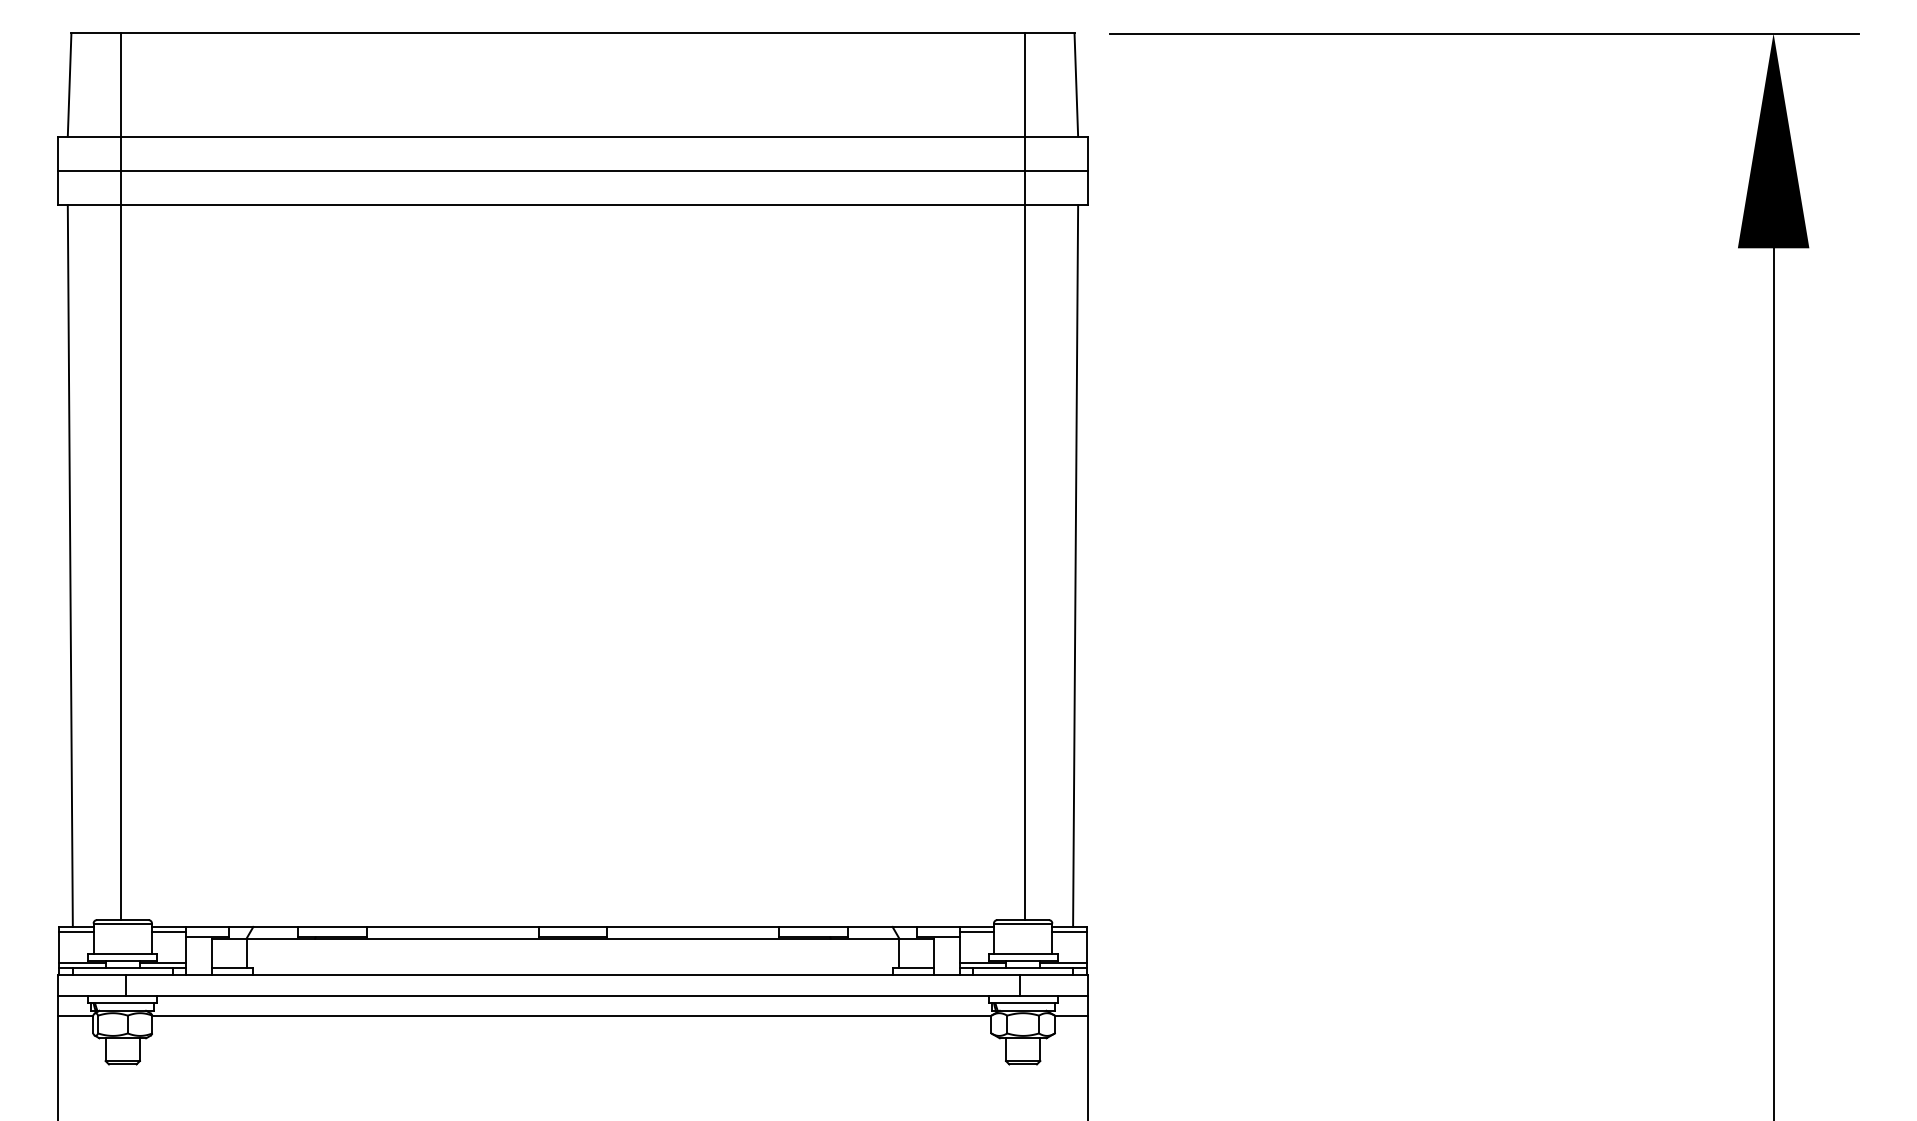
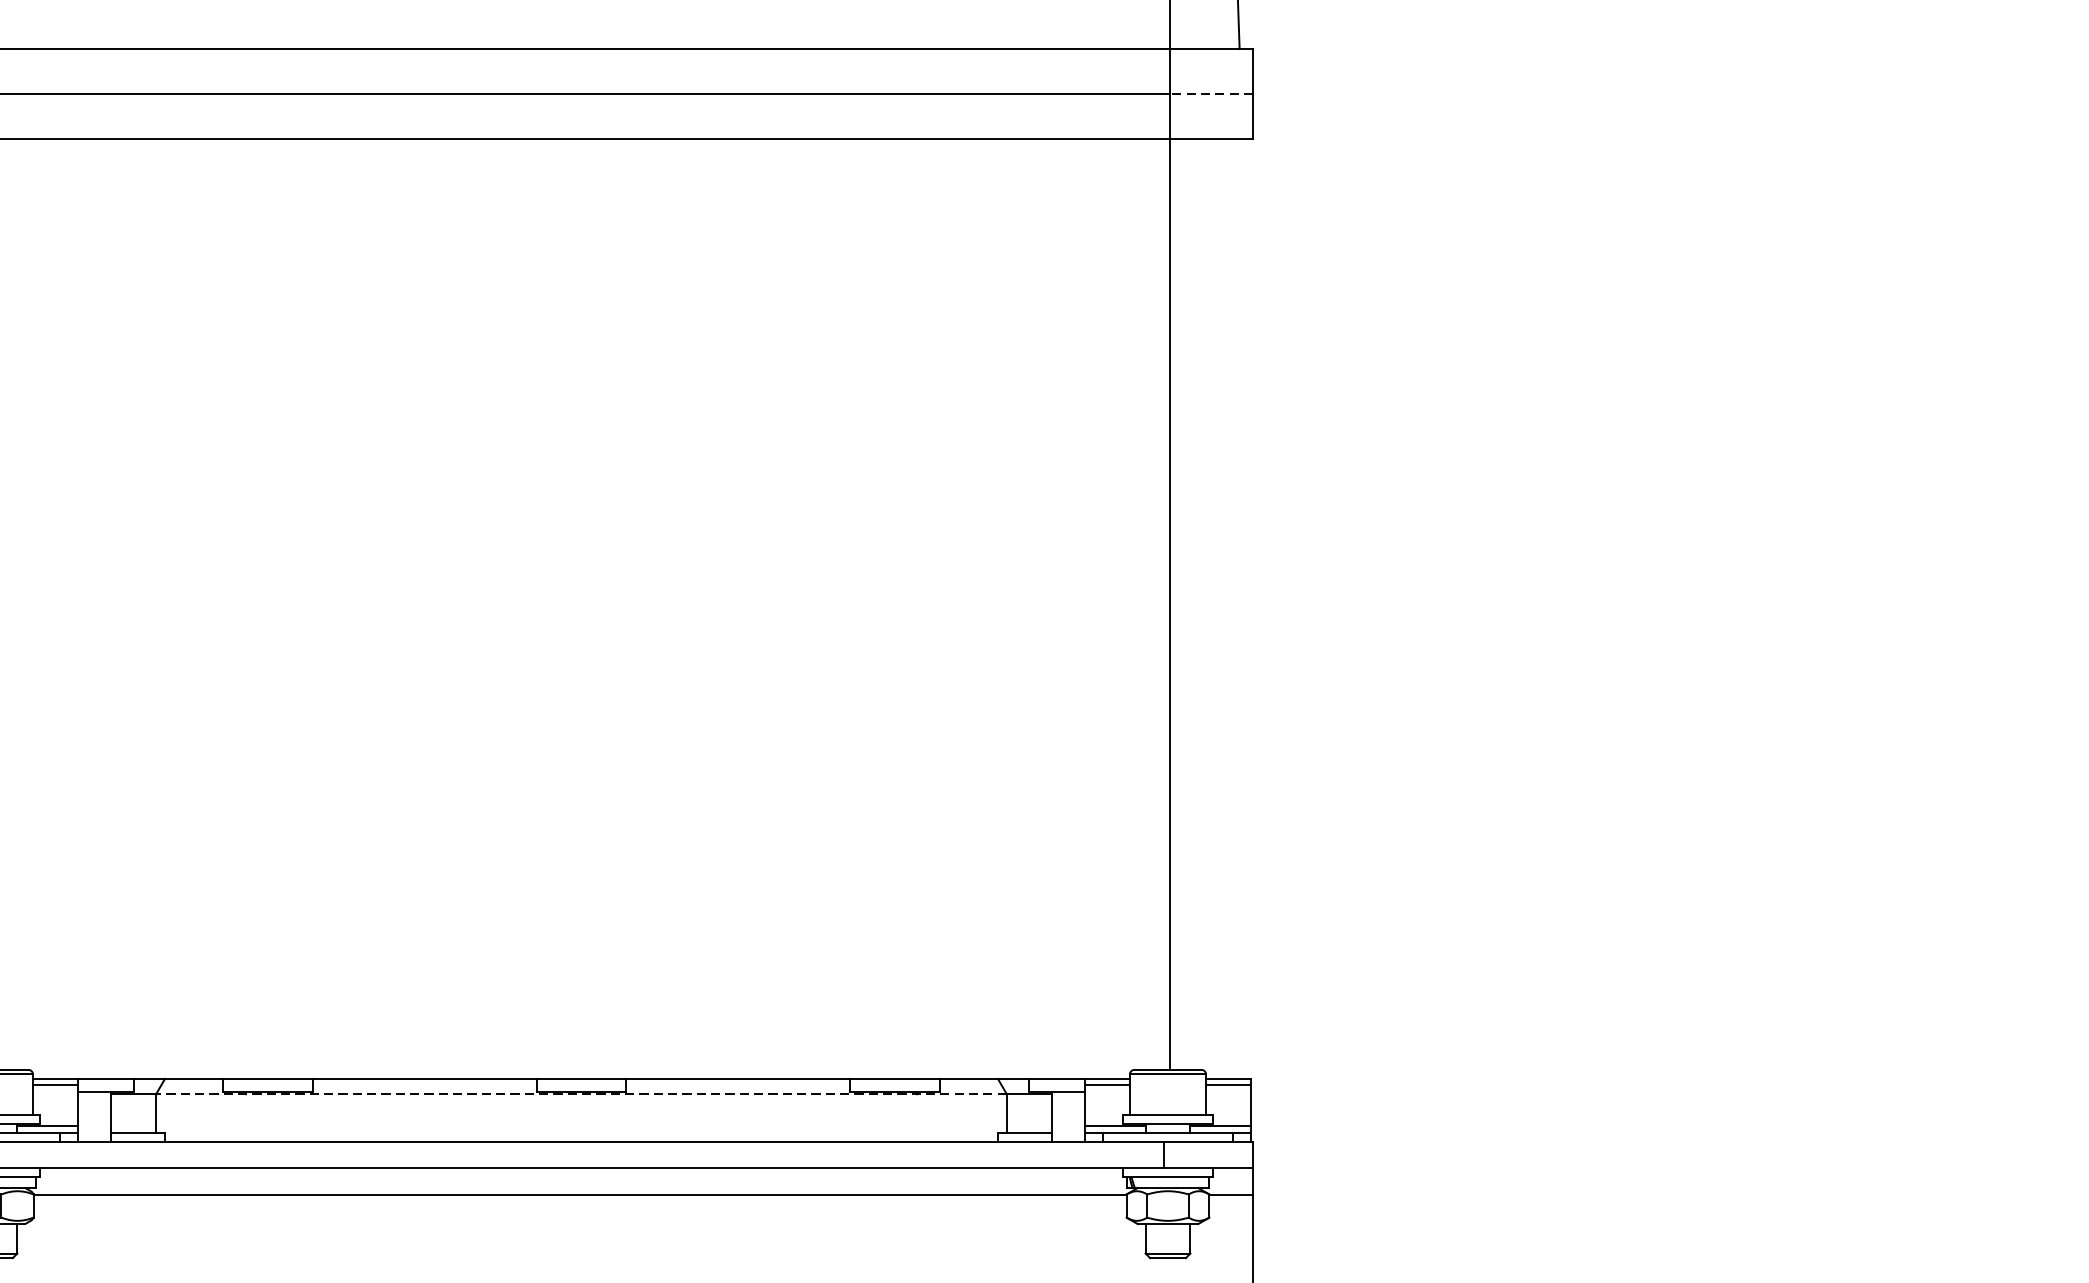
line: (1056, 170) -> (1211, 93), solid -> dashed
line: (1075, 565) -> (1236, 607), removed
line: (572, 938) -> (580, 1093), solid -> dashed

